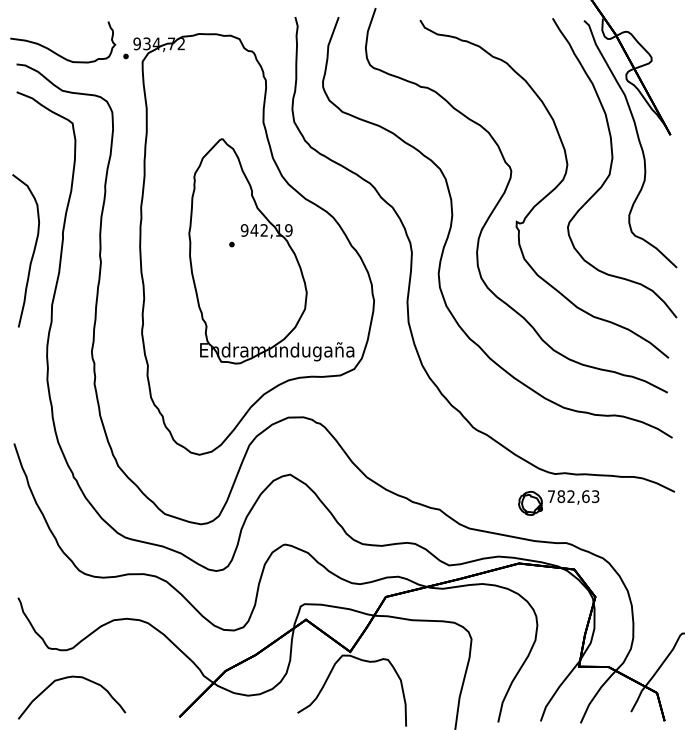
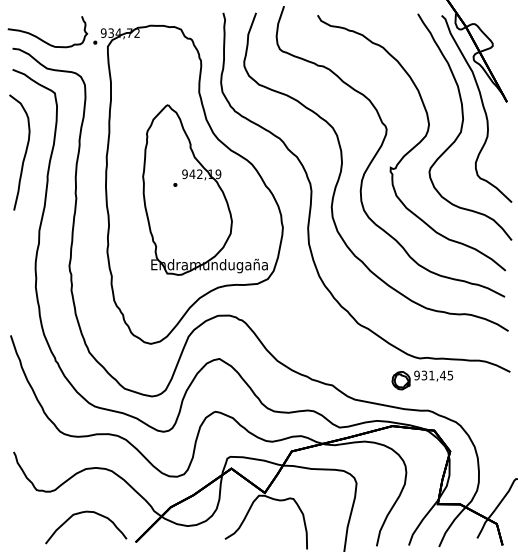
curve: (32, 252) -> (24, 153), moved
text: (573, 496) -> (433, 375), 782,63 -> 931,45
curve: (68, 678) -> (83, 513), moved

